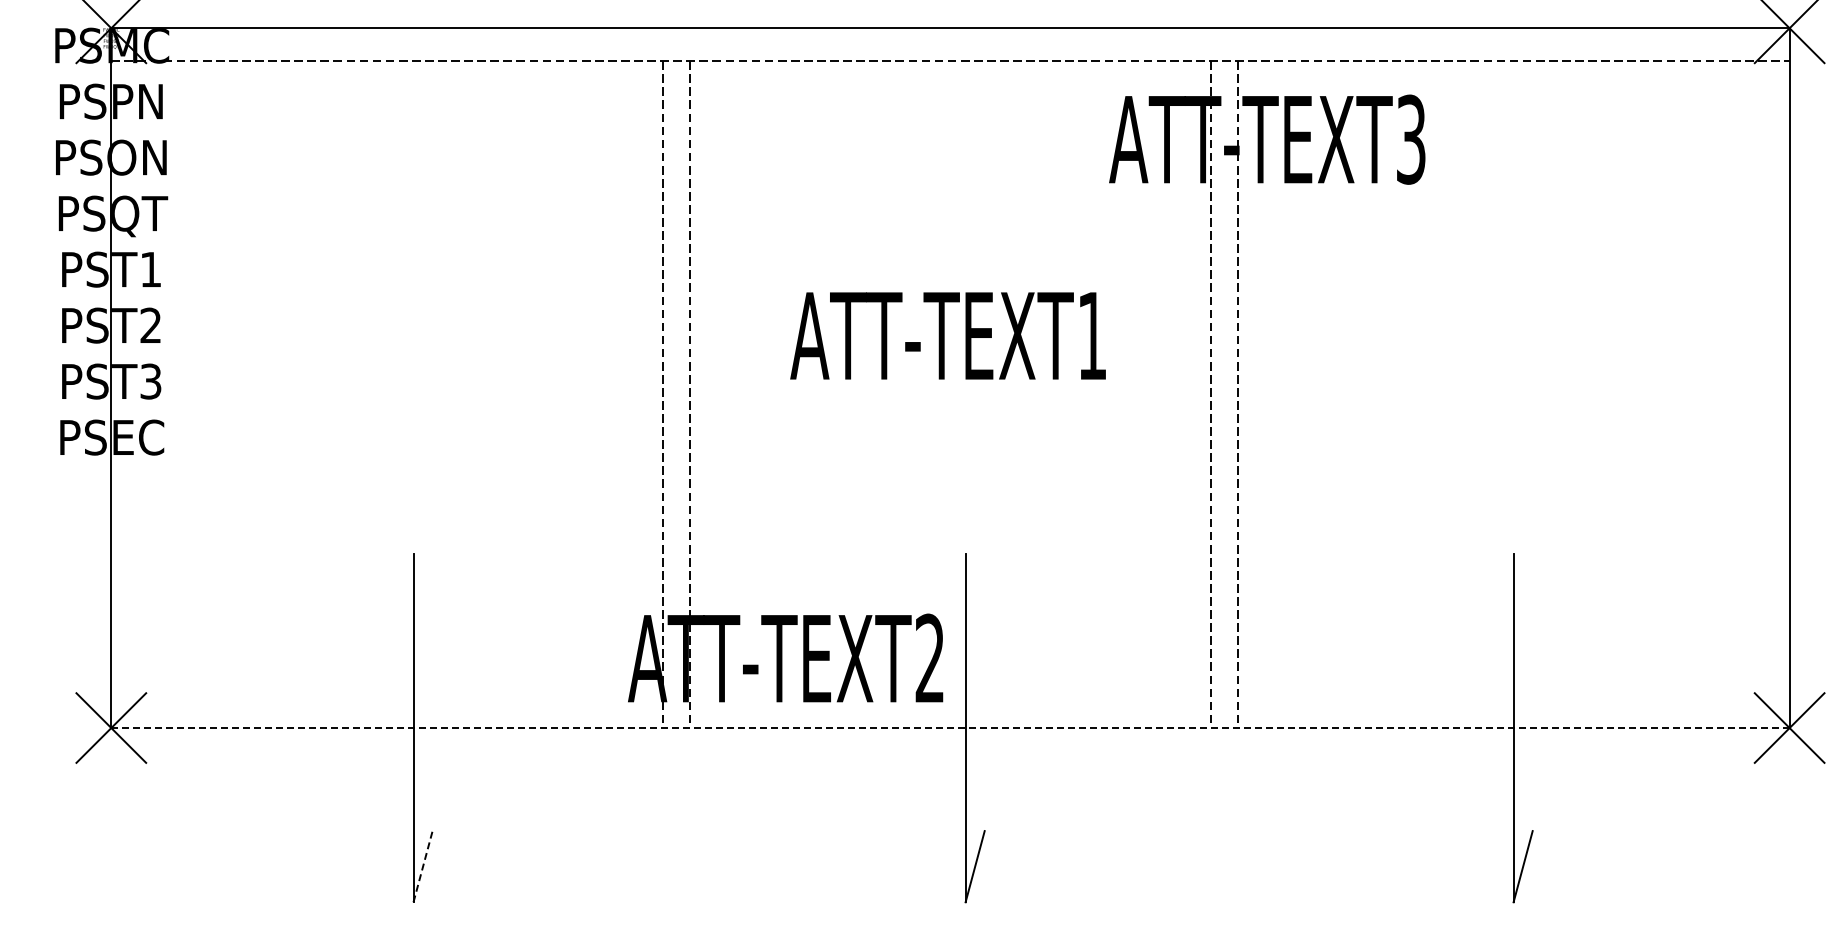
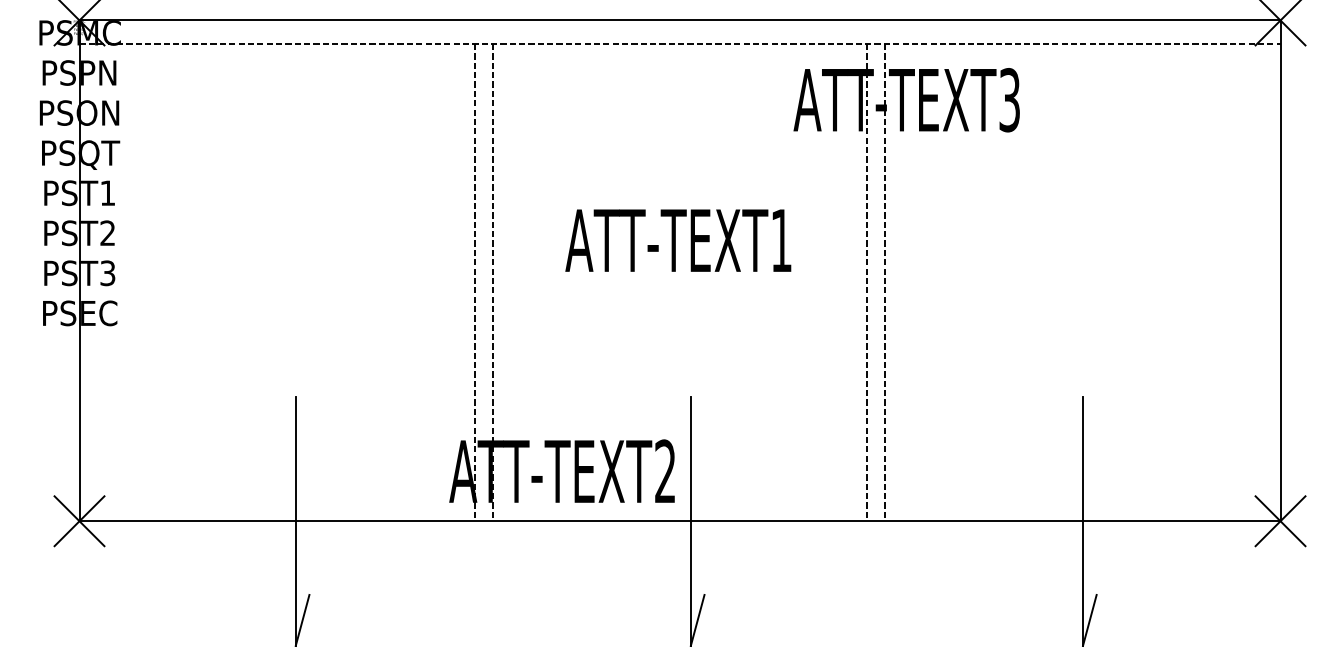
line: (950, 728) -> (680, 521), dashed -> solid
line: (423, 866) -> (302, 620), dashed -> solid

